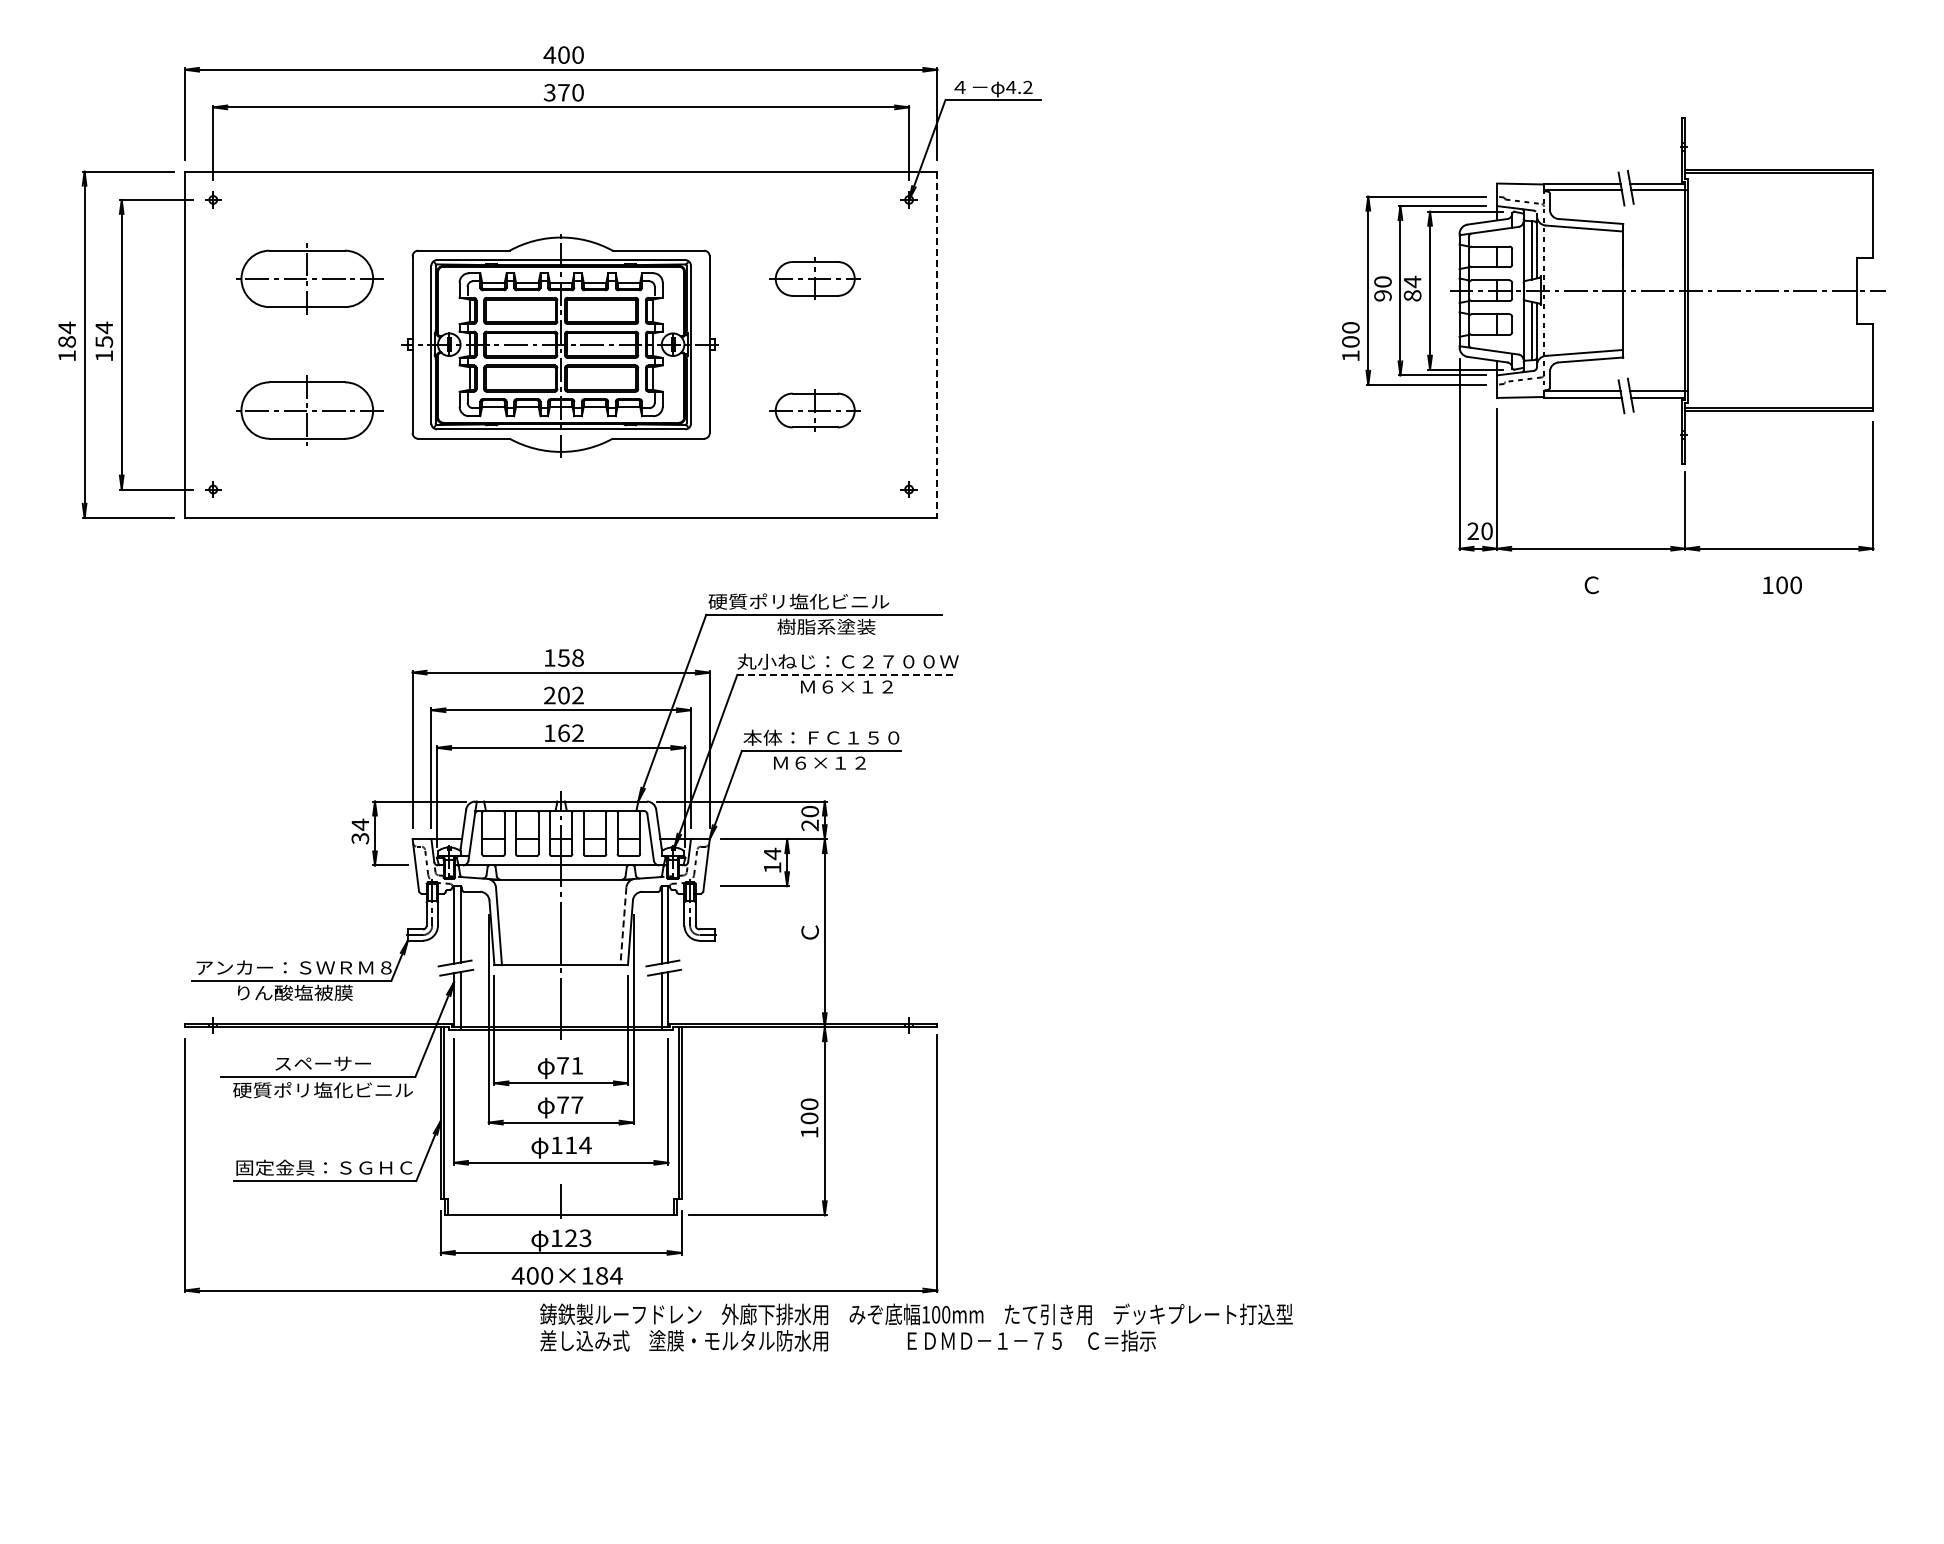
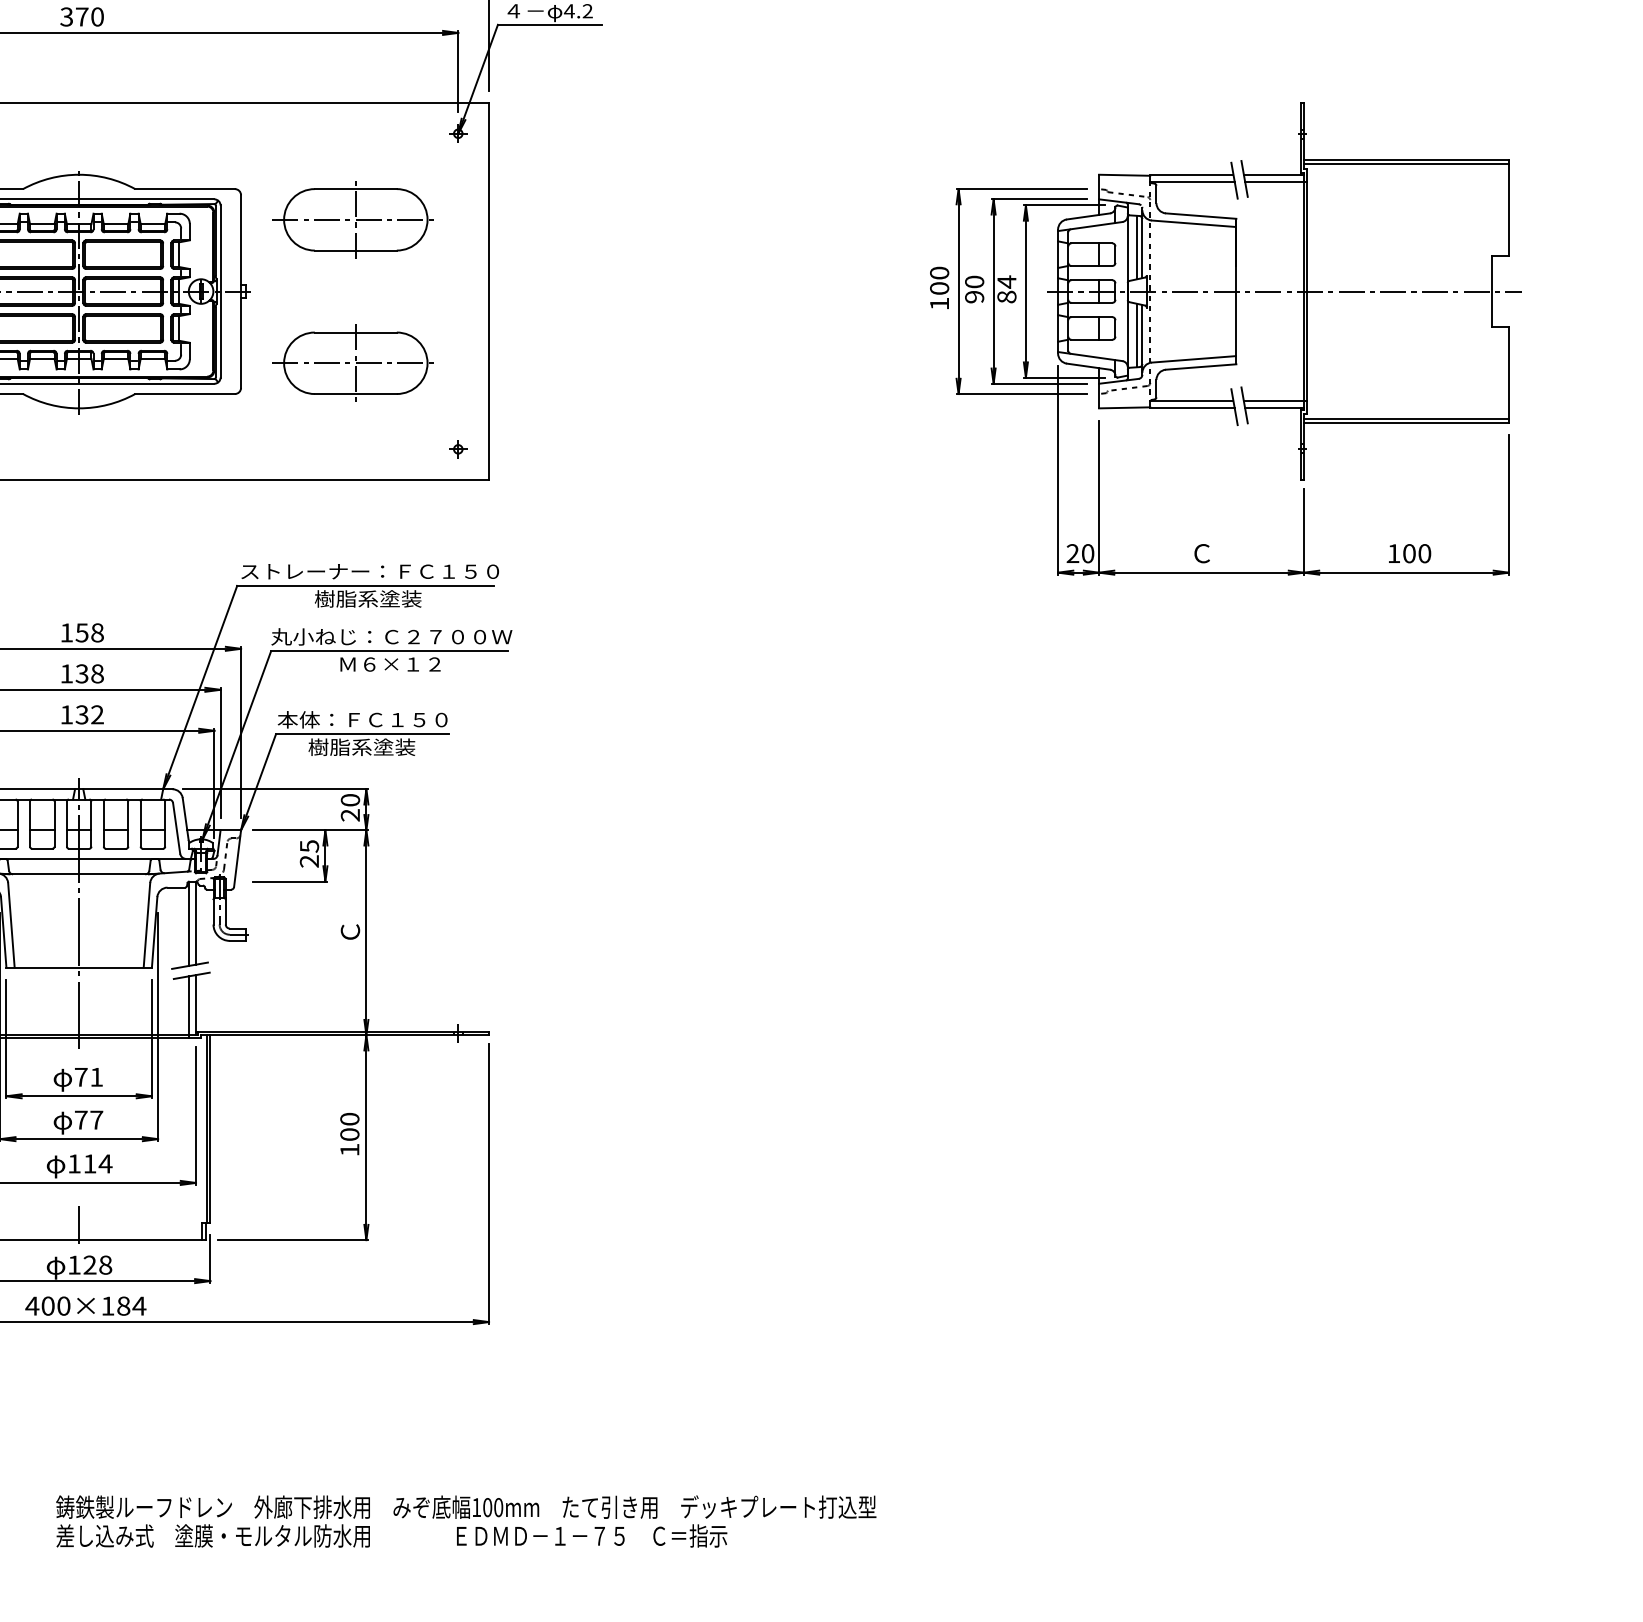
part: (815, 278) -> (356, 219), size x1.67
part: (1625, 334) -> (1238, 339), moved
line: (937, 345) -> (489, 292), dashed -> solid
part: (815, 410) -> (356, 363), size x1.67
text: (827, 601) -> (369, 571), 硬質ポリ塩化ビニル -> ストレーナー：ＦＣ１５０
line: (845, 674) -> (388, 650), dashed -> solid
text: (563, 695) -> (81, 673), 202 -> 138
text: (563, 732) -> (81, 714), 162 -> 132
text: (820, 762) -> (361, 746), Ｍ６×１２ -> 樹脂系塗装
text: (772, 860) -> (309, 853), 14 -> 25
line: (623, 926) -> (147, 925), dashed -> solid
text: (585, 1237) -> (105, 1264), 123 -> 128
text: (916, 1327) -> (466, 1521), moved

